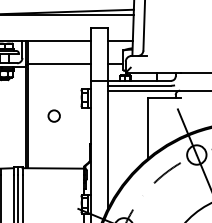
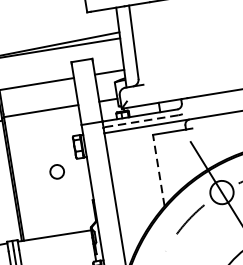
line: (139, 85) -> (140, 121), solid -> dashed
circle: (53, 115) -> (56, 171), moved
line: (147, 128) -> (158, 170), solid -> dashed

